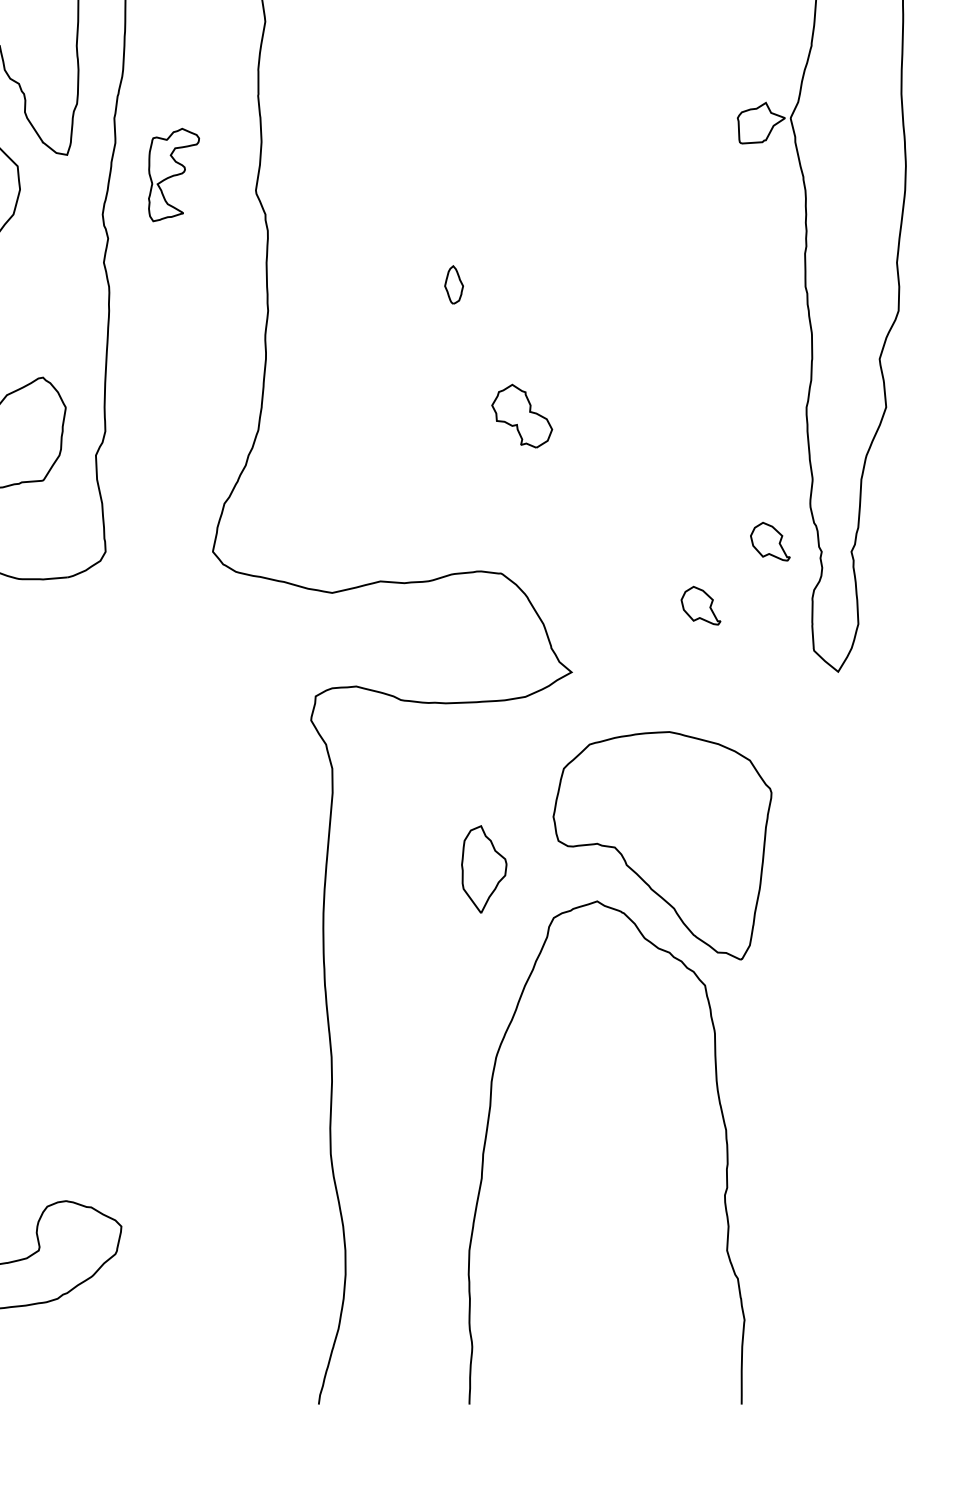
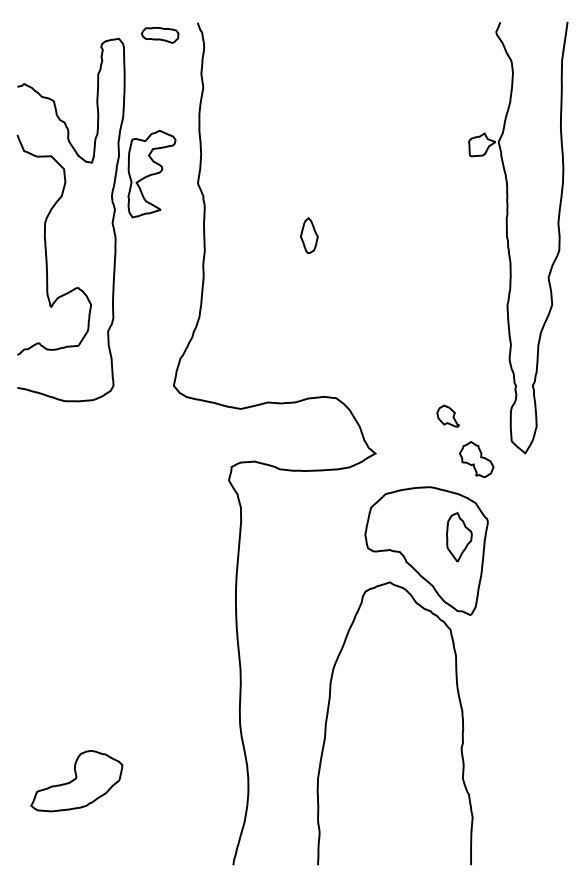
part: (173, 174) -> (151, 173), size x1.67
part: (454, 284) -> (309, 235), size x1.67
part: (521, 415) -> (476, 459), moved
part: (769, 540) -> (486, 379), removed
part: (484, 869) -> (459, 537), moved

